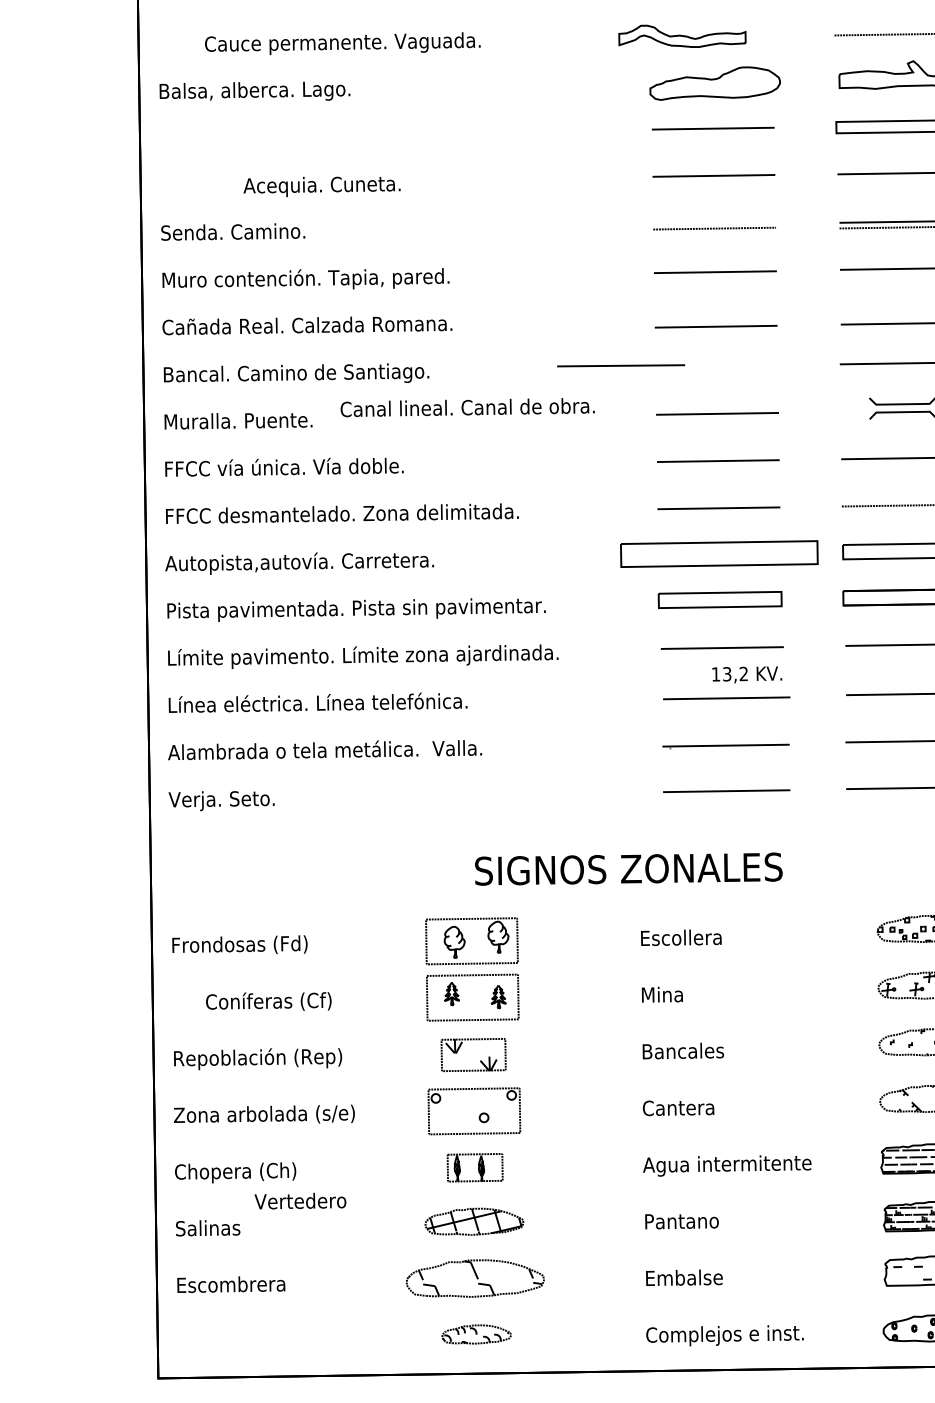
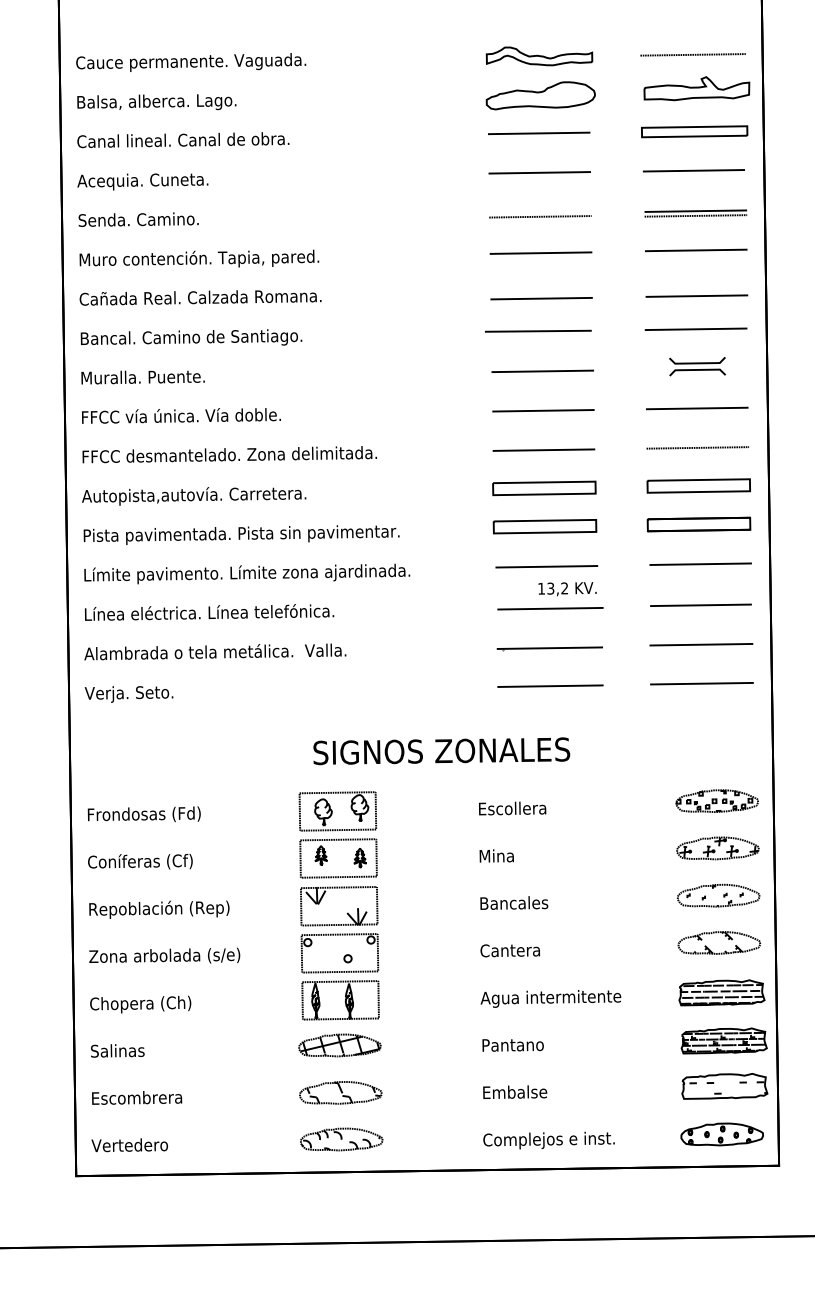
part: (682, 36) -> (539, 56), moved
text: (343, 43) -> (191, 62), moved
text: (321, 186) -> (142, 181), moved
line: (621, 364) -> (538, 330), moved
text: (467, 408) -> (183, 140), moved
part: (719, 554) -> (544, 488), size x0.62
text: (628, 869) -> (441, 751), moved
text: (268, 1001) -> (140, 861), moved
part: (473, 1055) -> (339, 906), size x1.43
part: (475, 1167) -> (340, 1000), size x1.67
text: (300, 1201) -> (129, 1145), moved
part: (475, 1278) -> (340, 1092), size x0.71
part: (476, 1334) -> (341, 1139), size x1.43

